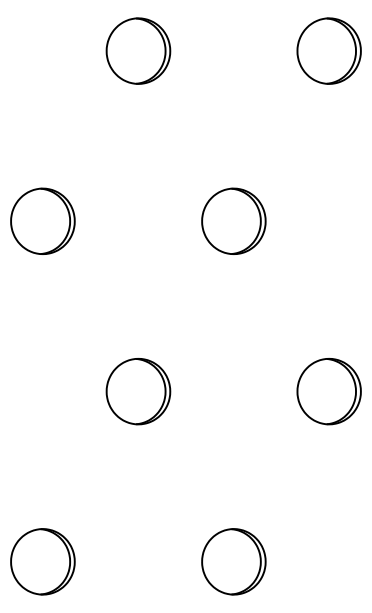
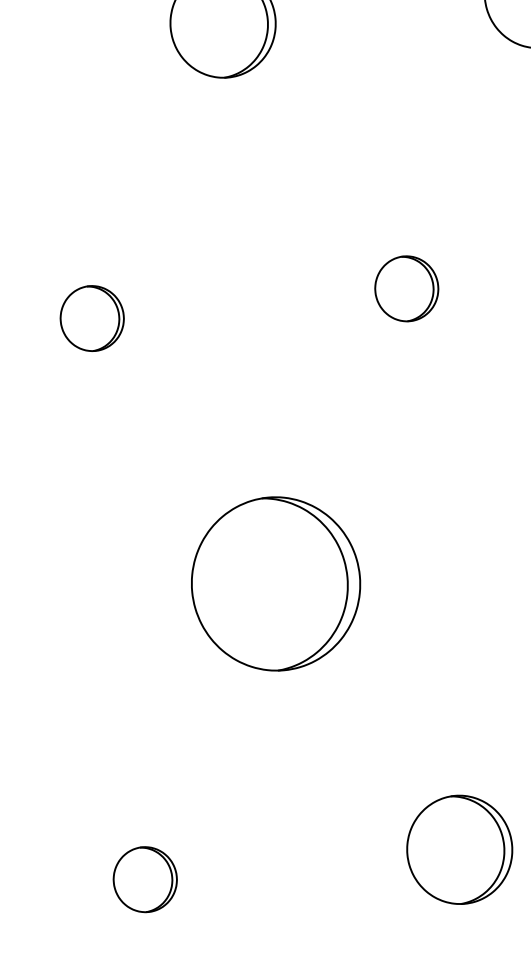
part: (42, 220) -> (91, 317), size x0.6
part: (233, 220) -> (405, 287), size x0.6
part: (138, 391) -> (276, 584), size x1.6
part: (42, 561) -> (144, 879), size x0.6

